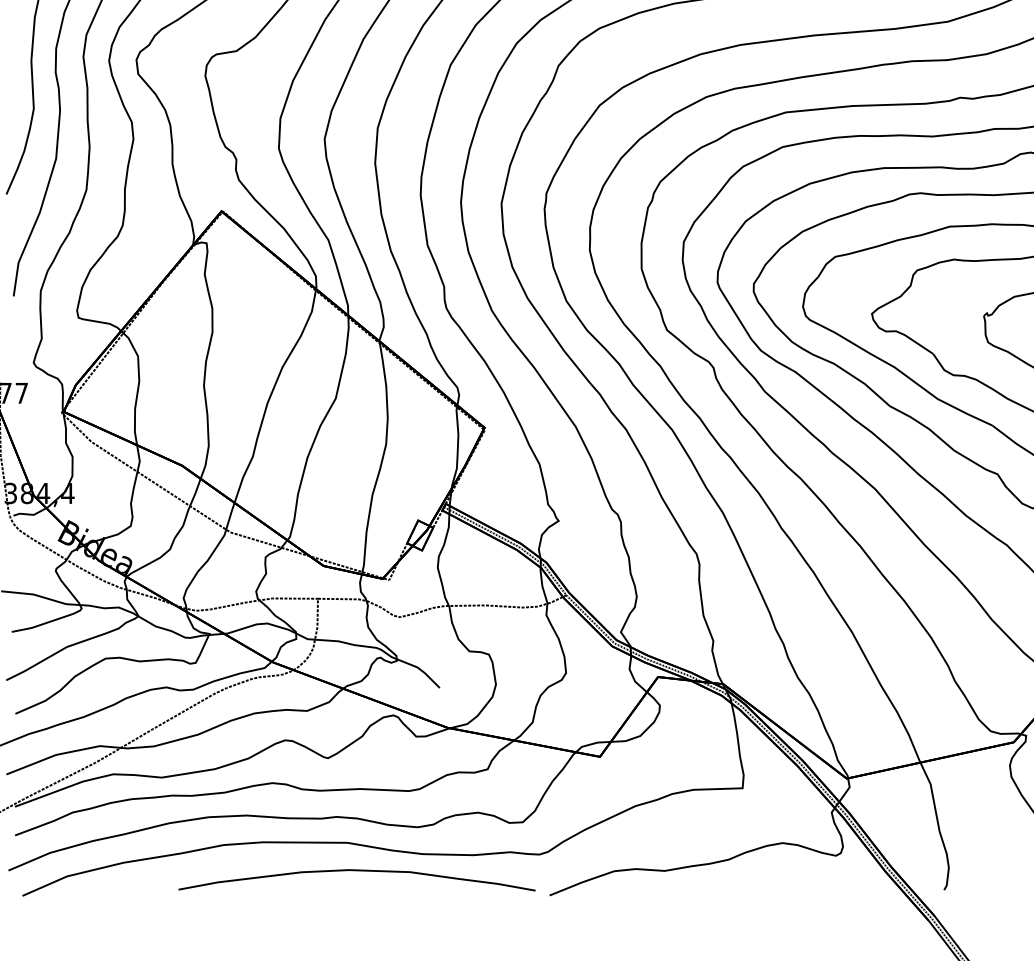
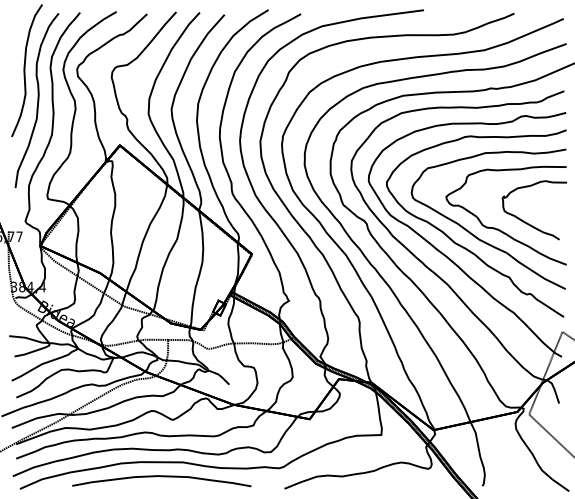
curve: (356, 872) -> (161, 477), moved

